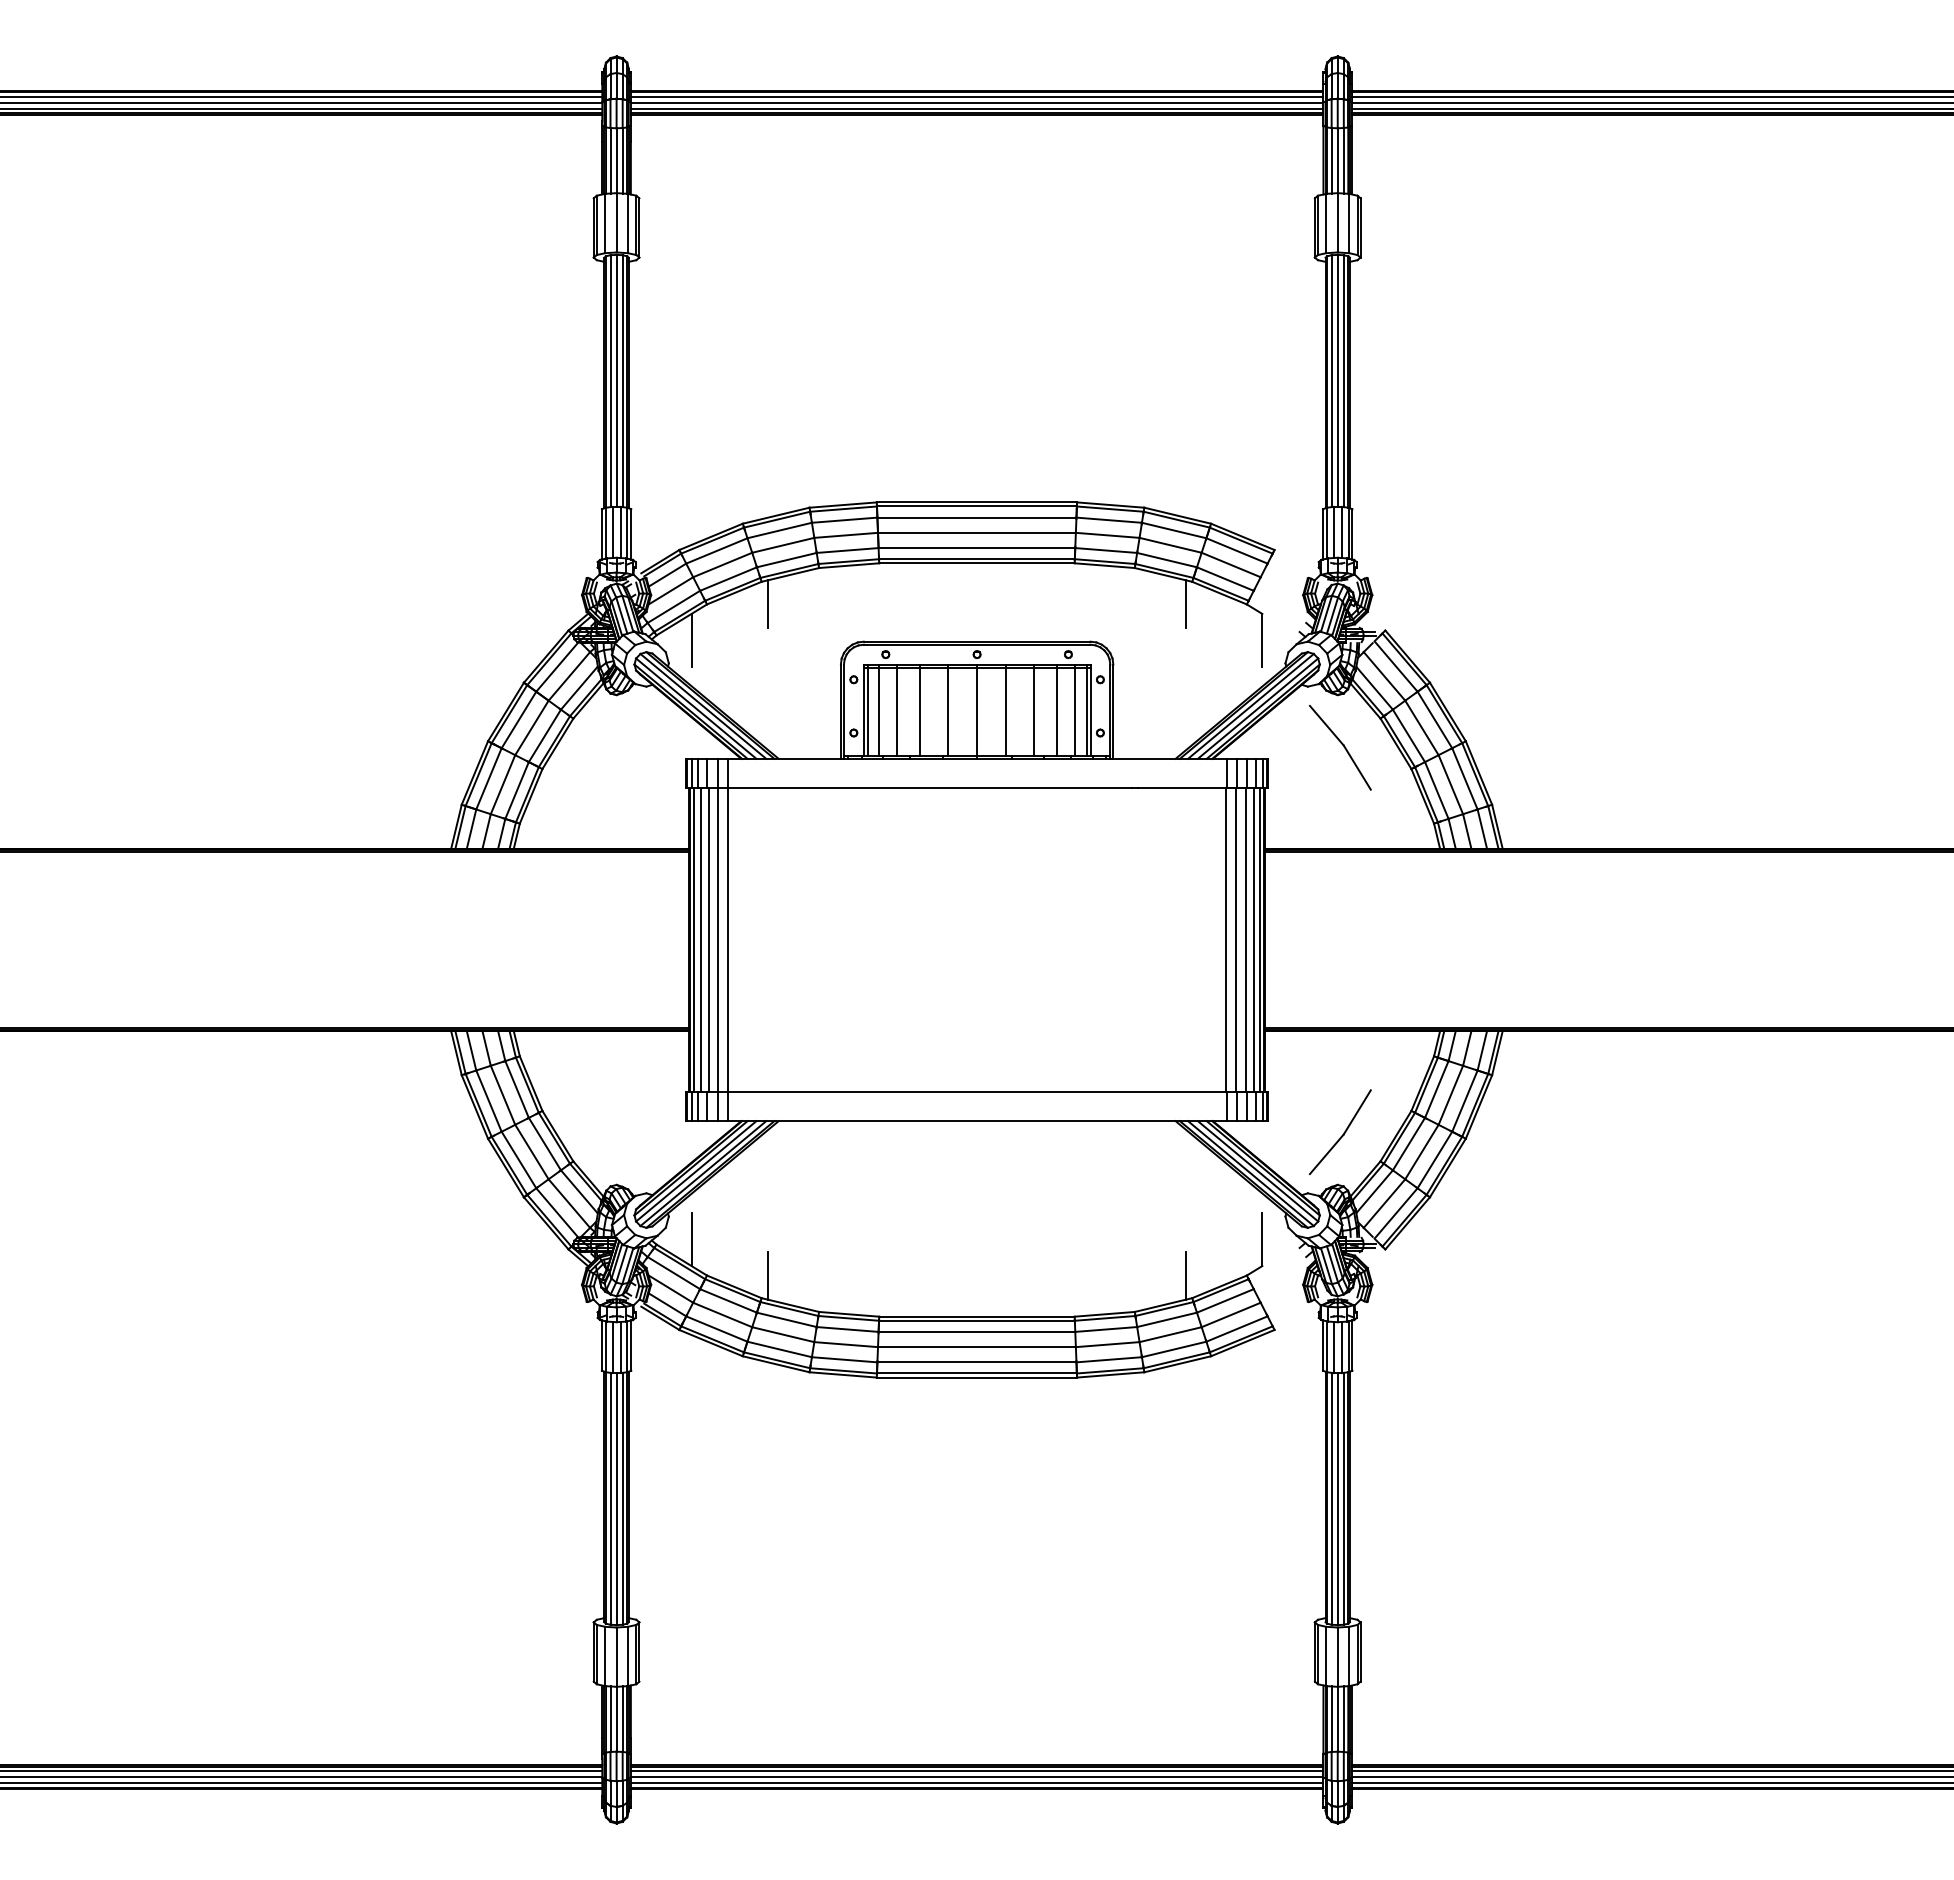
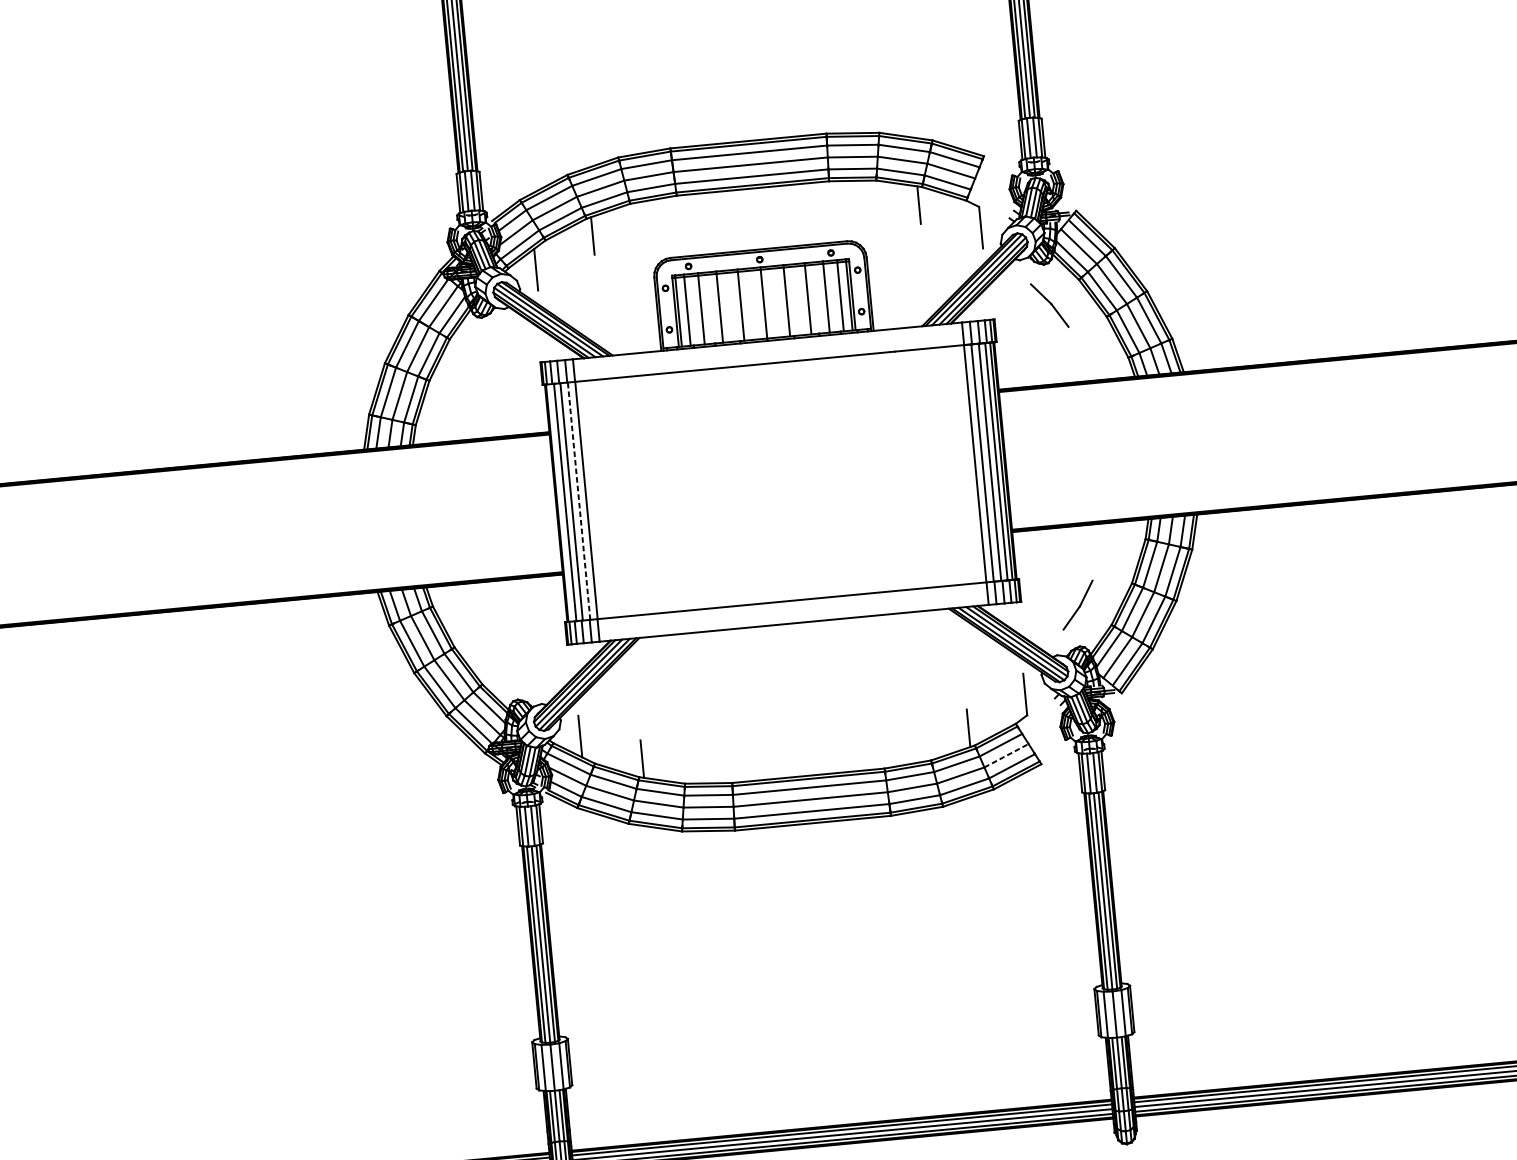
part: (1339, 747) -> (1049, 305), size x0.7
line: (694, 939) -> (560, 502), removed
line: (718, 939) -> (579, 500), solid -> dashed
part: (1339, 1131) -> (1077, 604), size x0.7
line: (1231, 1314) -> (1006, 755), solid -> dashed

